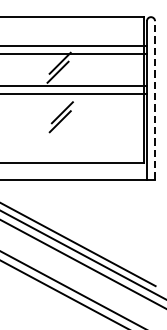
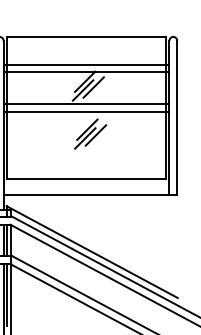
line: (68, 69) -> (93, 87), added
line: (155, 100) -> (177, 117), dashed -> solid
line: (70, 118) -> (95, 135), added

